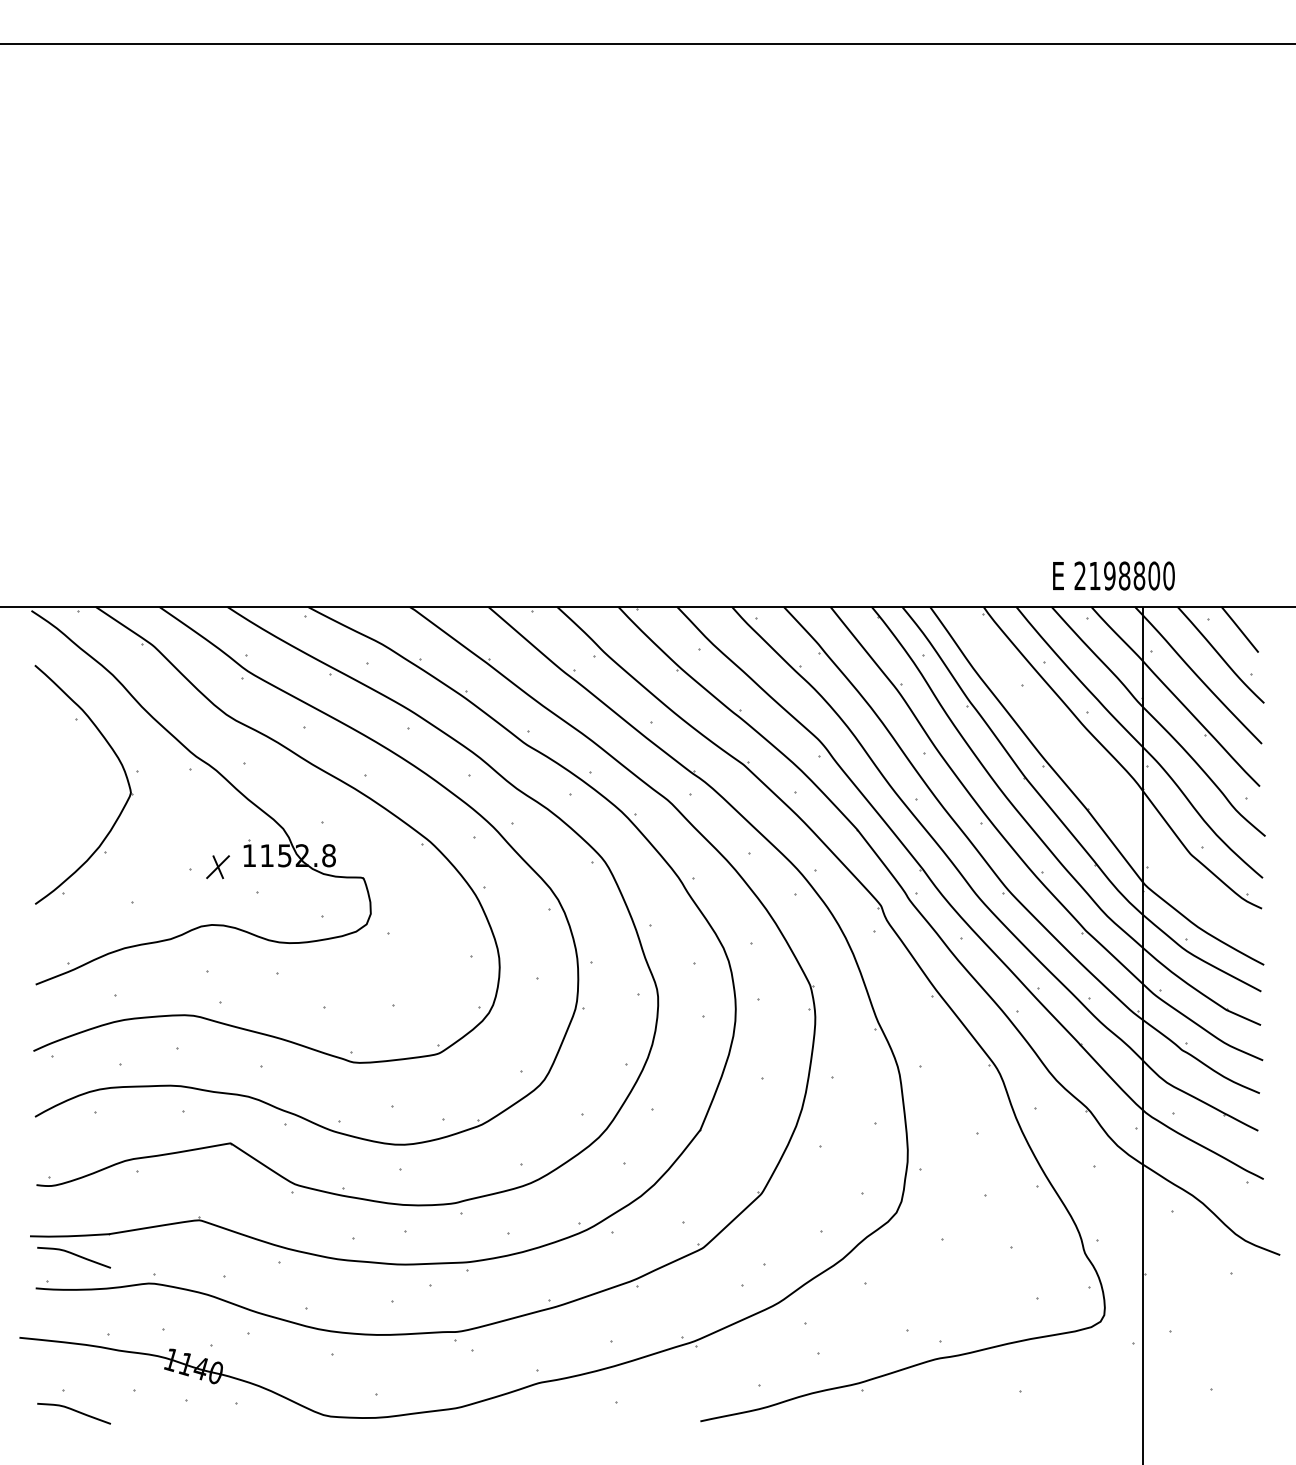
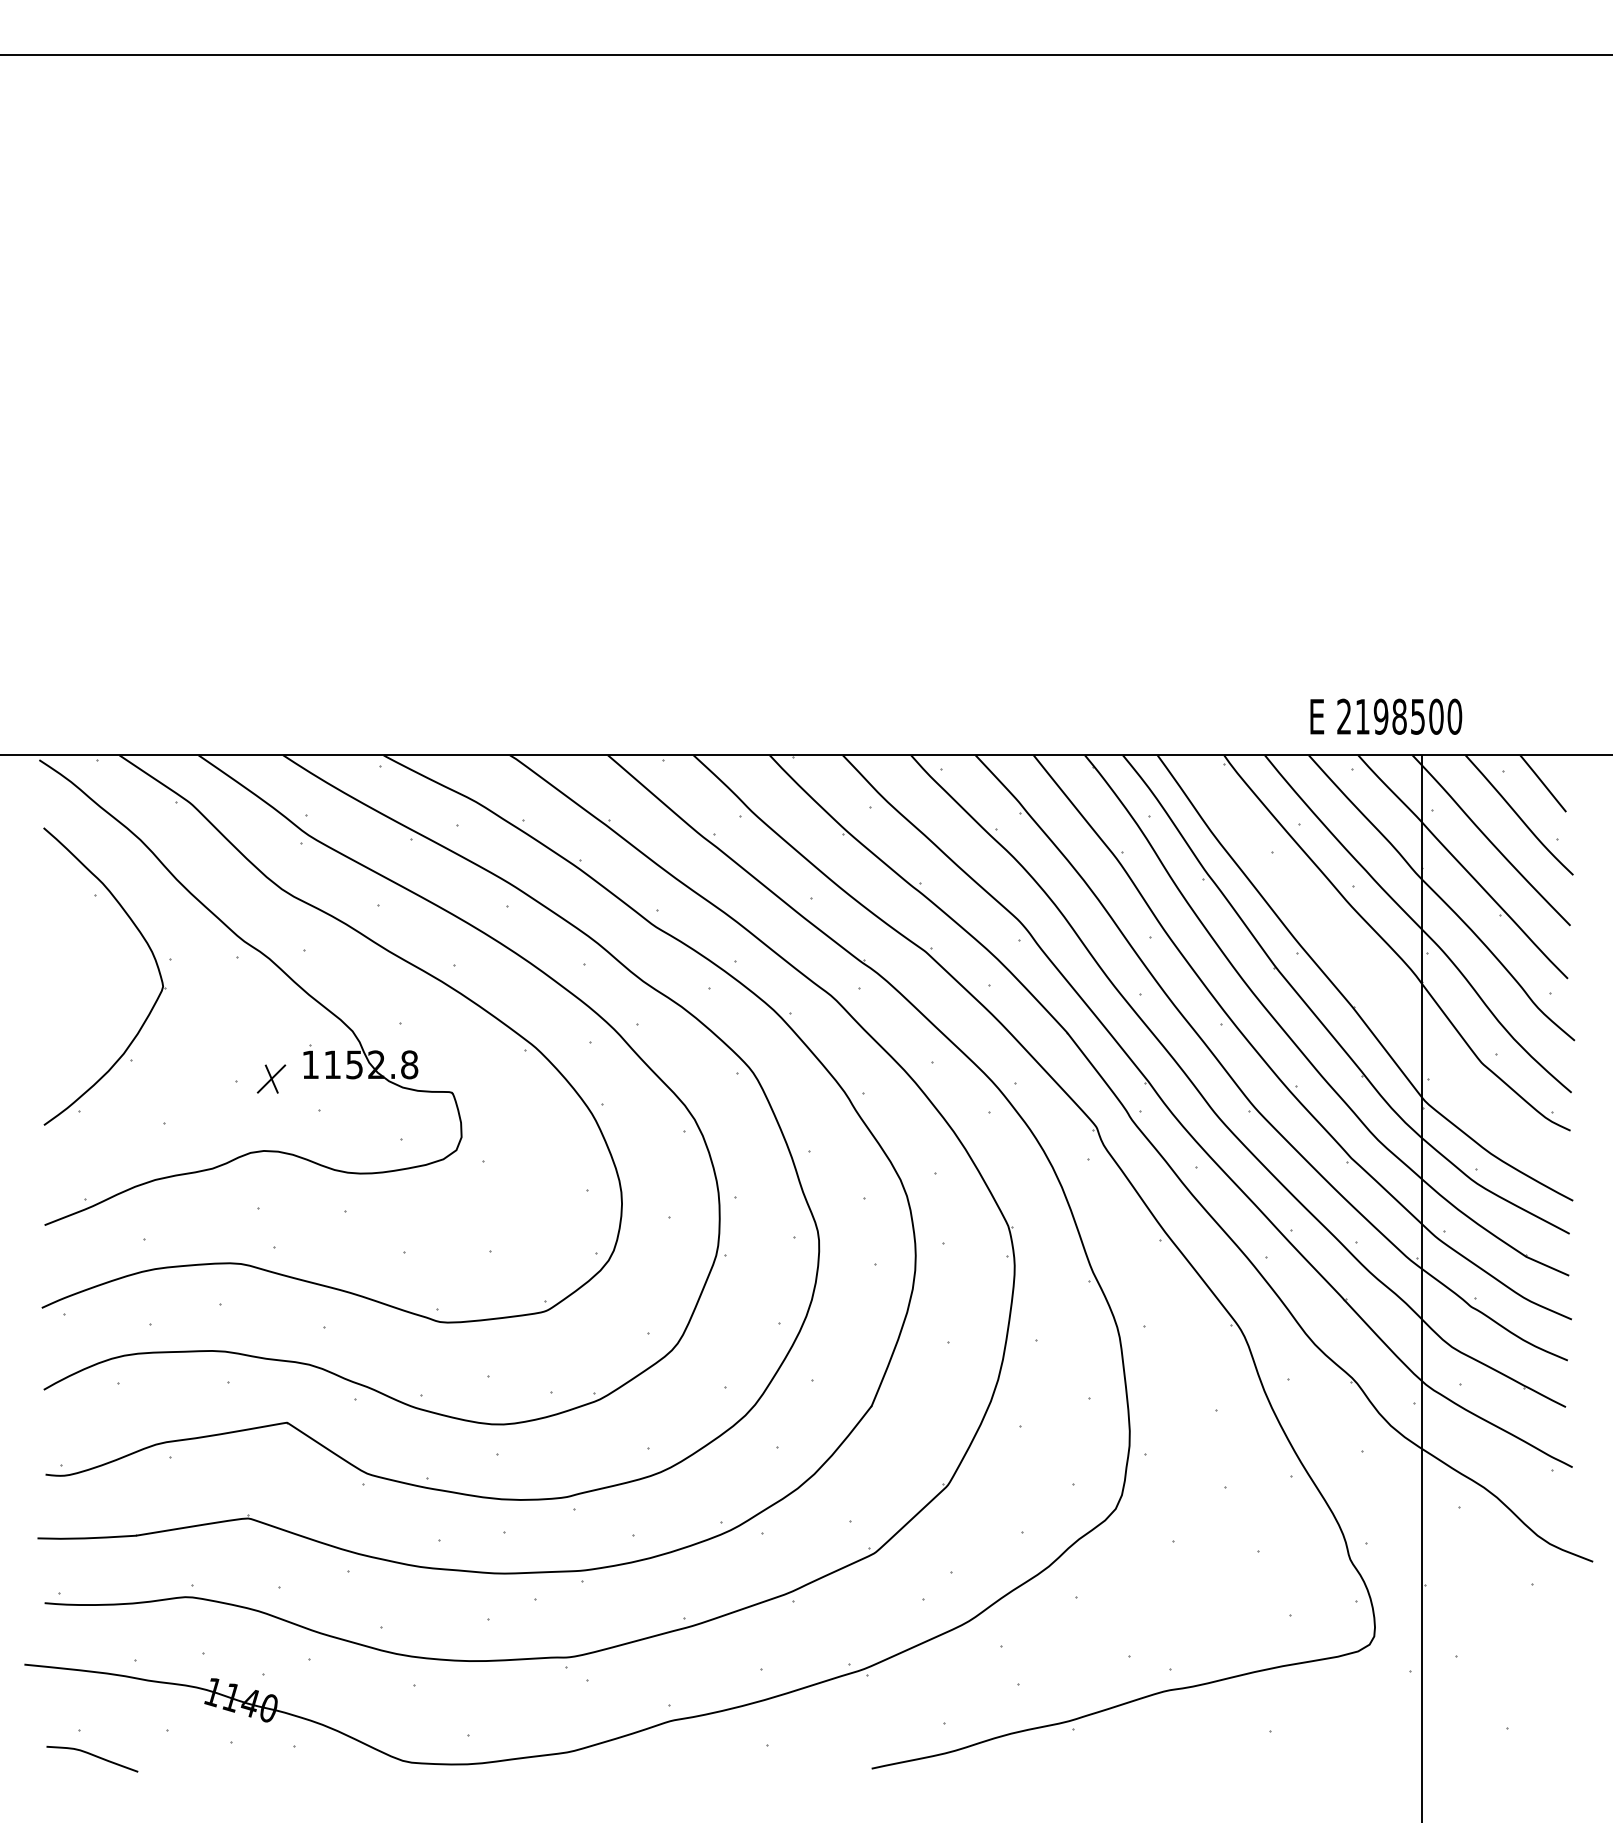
text: (1139, 575) -> (1418, 716), 2198800 -> 2198500
curve: (74, 1255) -> (92, 1562), removed

